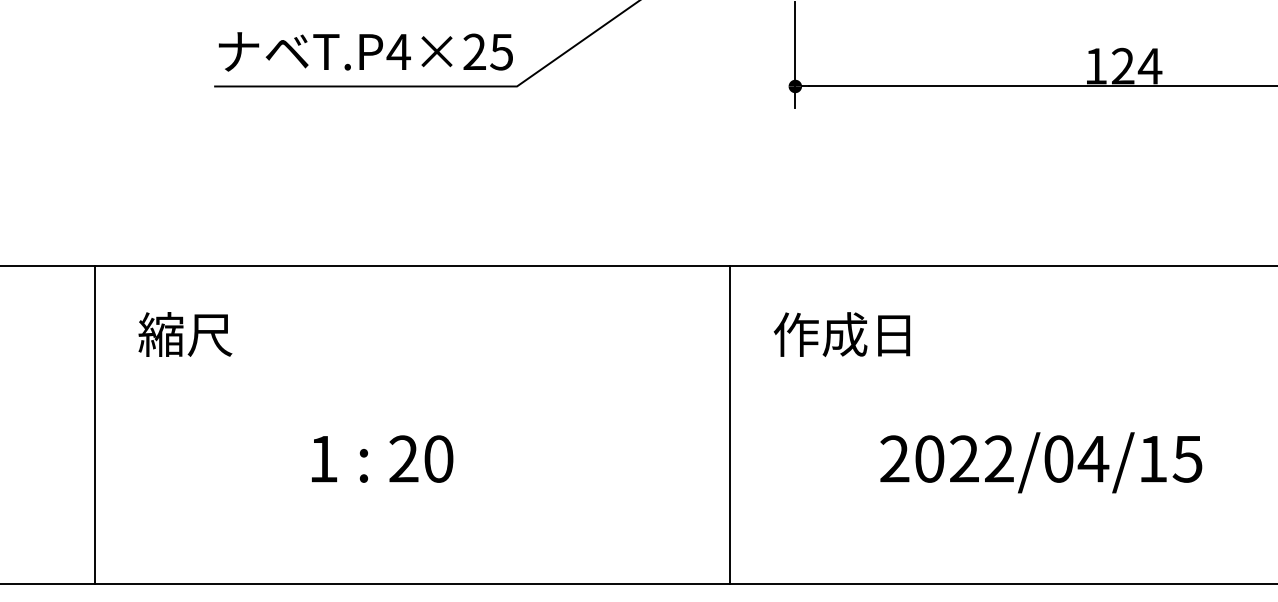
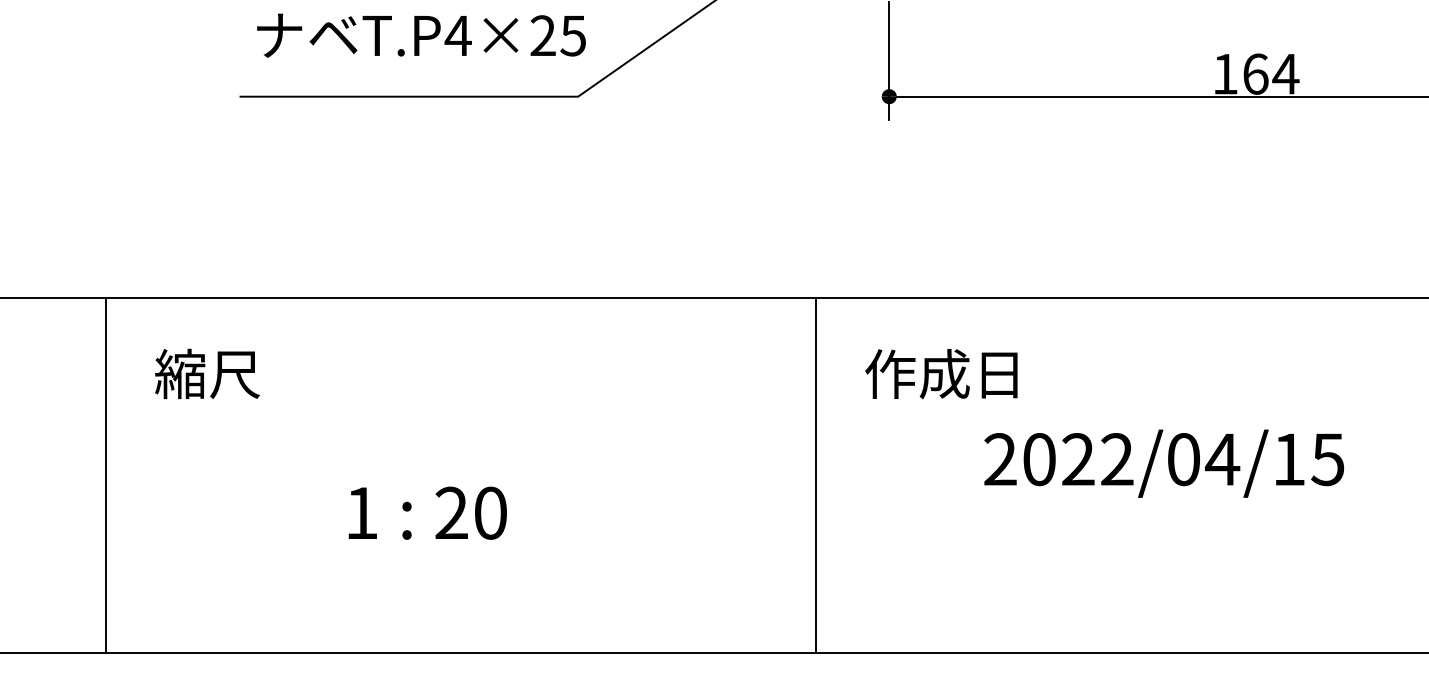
text: (365, 51) -> (421, 35), moved
text: (1123, 65) -> (1256, 73), 124 -> 164
text: (1041, 462) -> (1164, 463), moved

